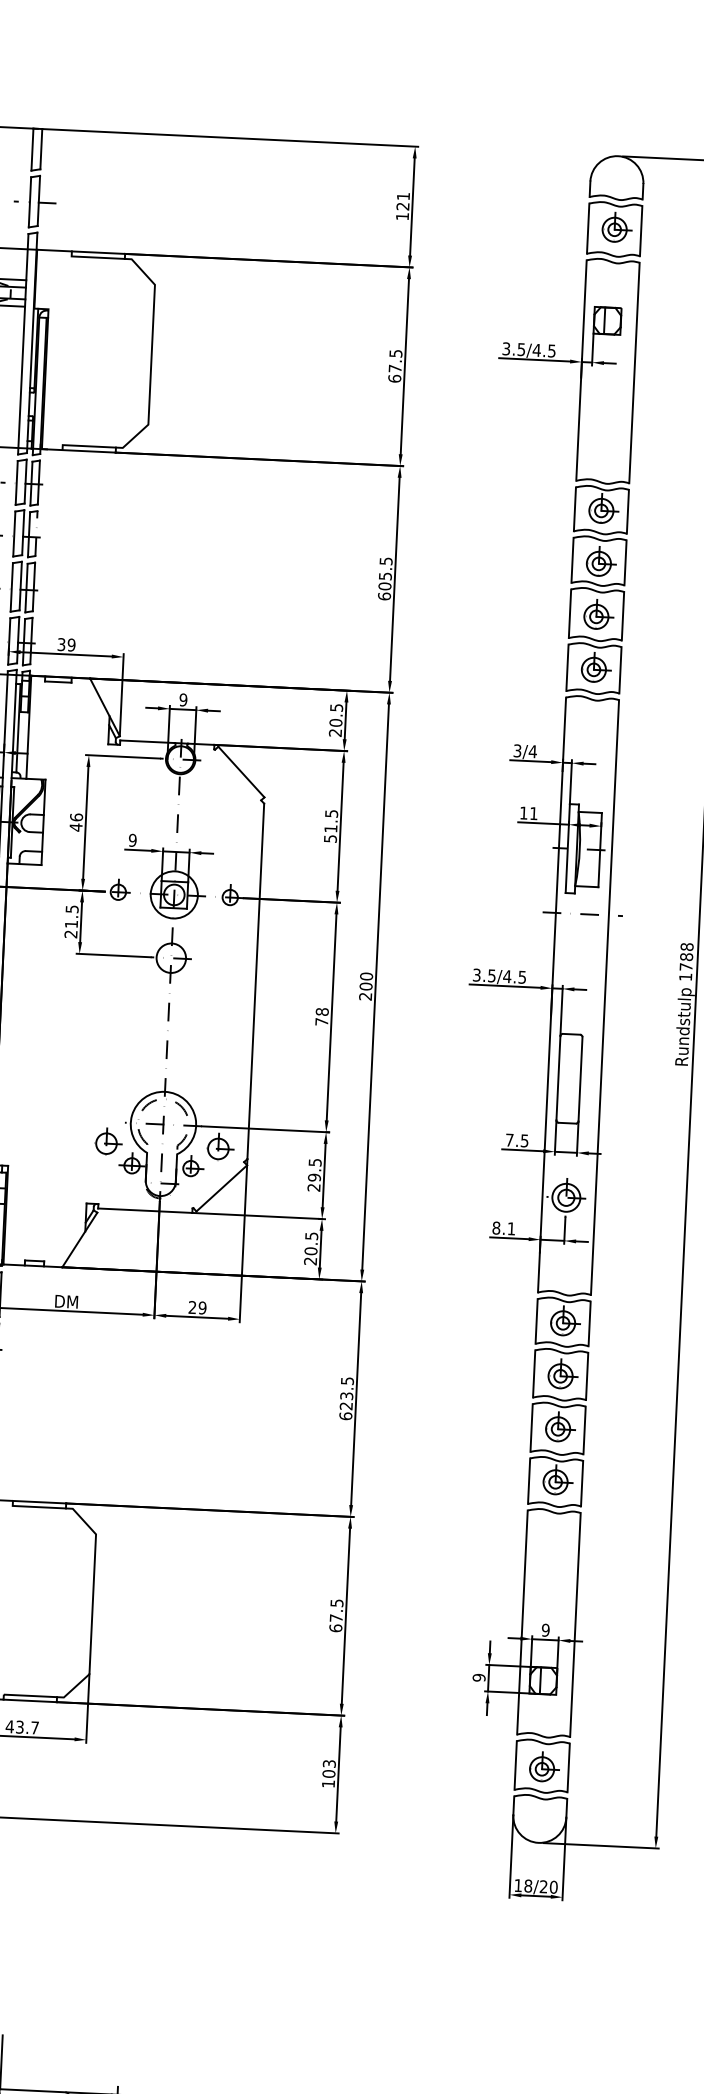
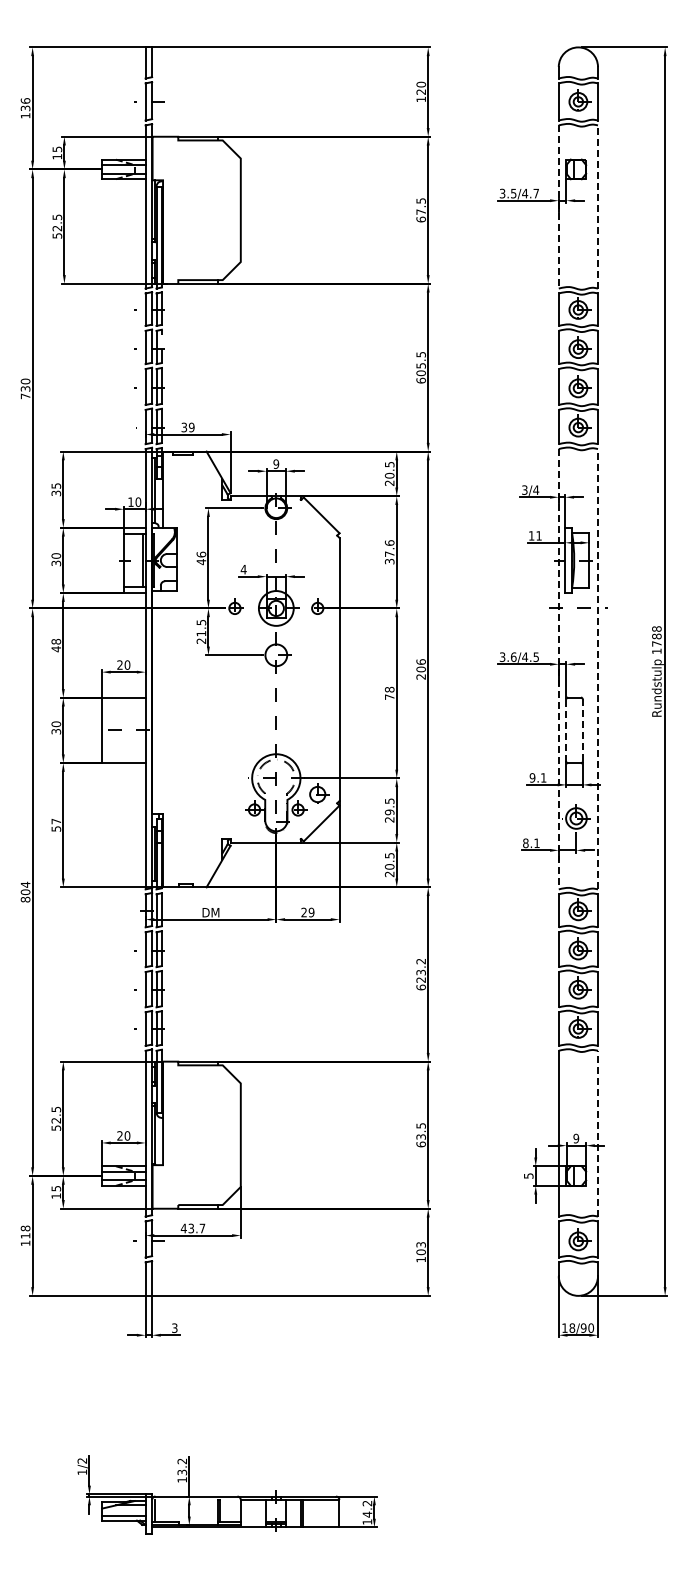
text: (403, 196) -> (421, 84), 121 -> 120
text: (550, 350) -> (535, 193), 3.5/4.5 -> 3.5/4.7
line: (581, 371) -> (558, 207), solid -> dashed
line: (635, 373) -> (598, 207), solid -> dashed
text: (330, 826) -> (389, 552), 51.5 -> 37.6
text: (132, 840) -> (243, 569), 9 -> 4
text: (491, 974) -> (513, 656), 3.5/4.5 -> 3.6/4.5
text: (365, 975) -> (420, 661), 200 -> 206
line: (551, 995) -> (558, 669), solid -> dashed
line: (605, 996) -> (598, 668), solid -> dashed
line: (558, 1076) -> (566, 729), solid -> dashed
line: (580, 1079) -> (582, 730), solid -> dashed
text: (516, 1139) -> (537, 777), 7.5 -> 9.1
part: (108, 1142) -> (236, 793), removed
text: (346, 1381) -> (420, 961), 623.5 -> 623.2
text: (335, 1617) -> (420, 1136), 67.5 -> 63.5
line: (576, 1624) -> (598, 1133), solid -> dashed
text: (478, 1677) -> (528, 1175), 9 -> 5
text: (543, 1885) -> (583, 1327), 18/20 -> 18/90

